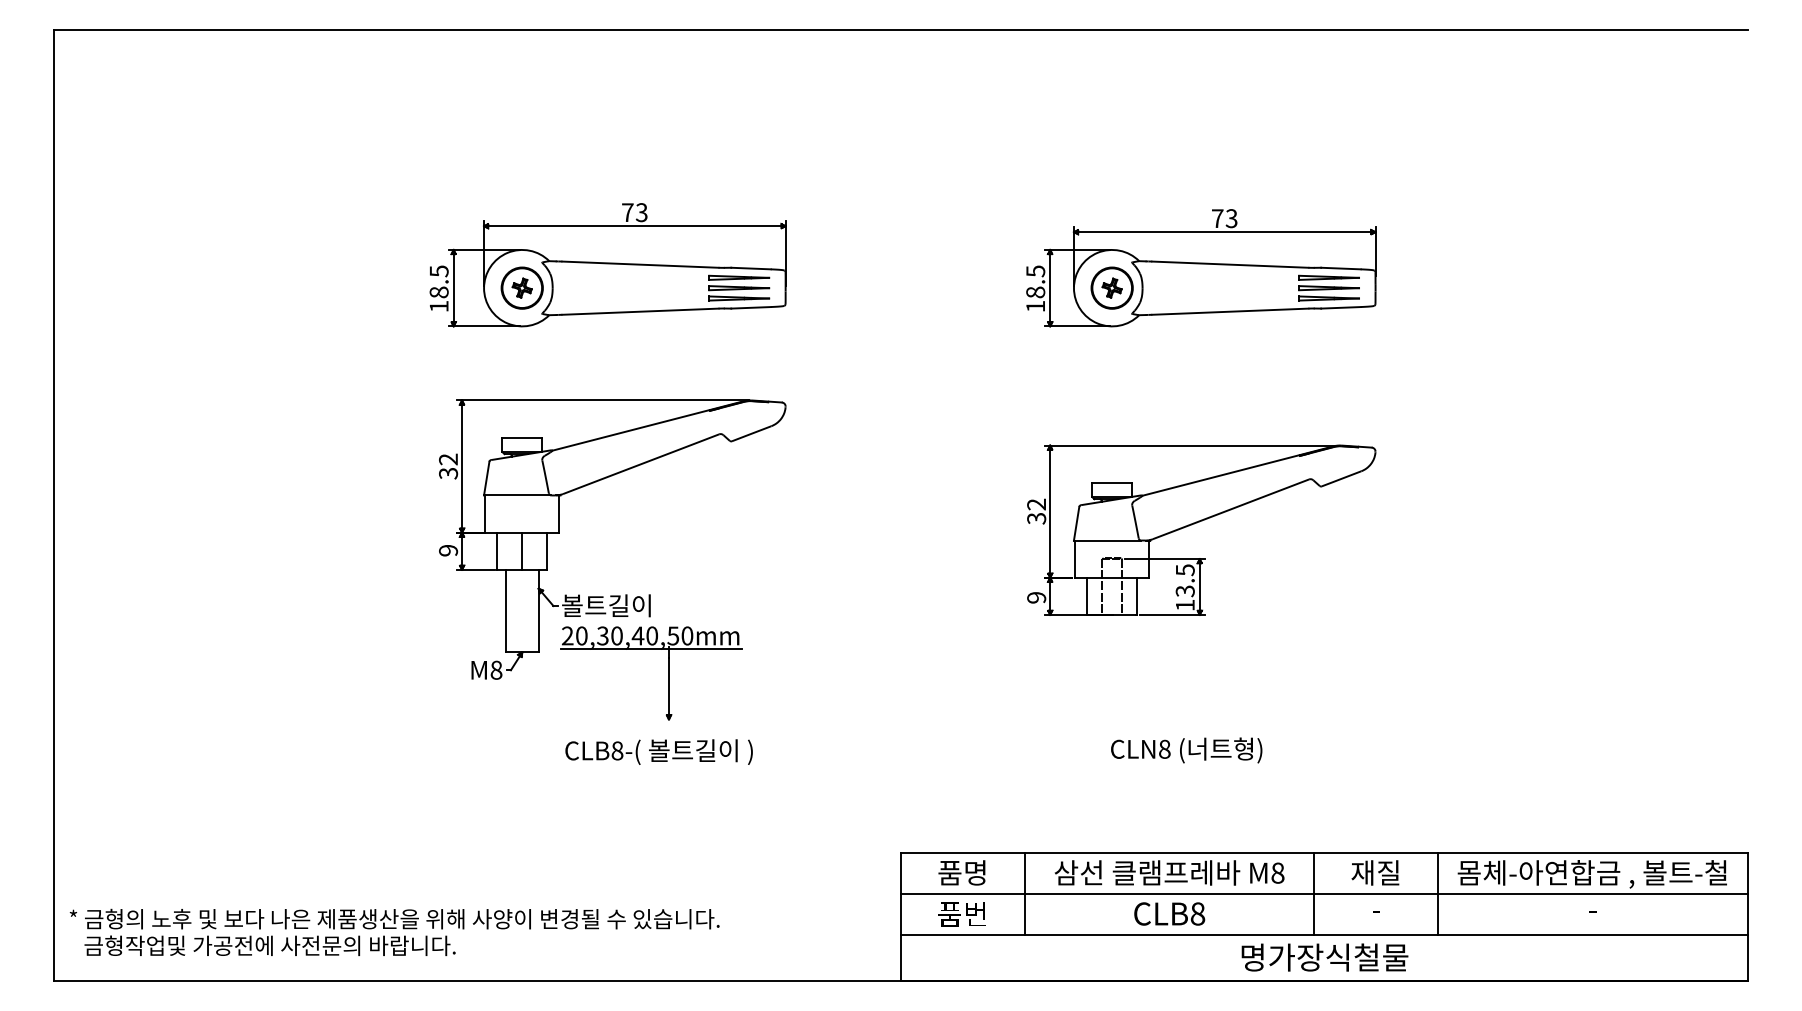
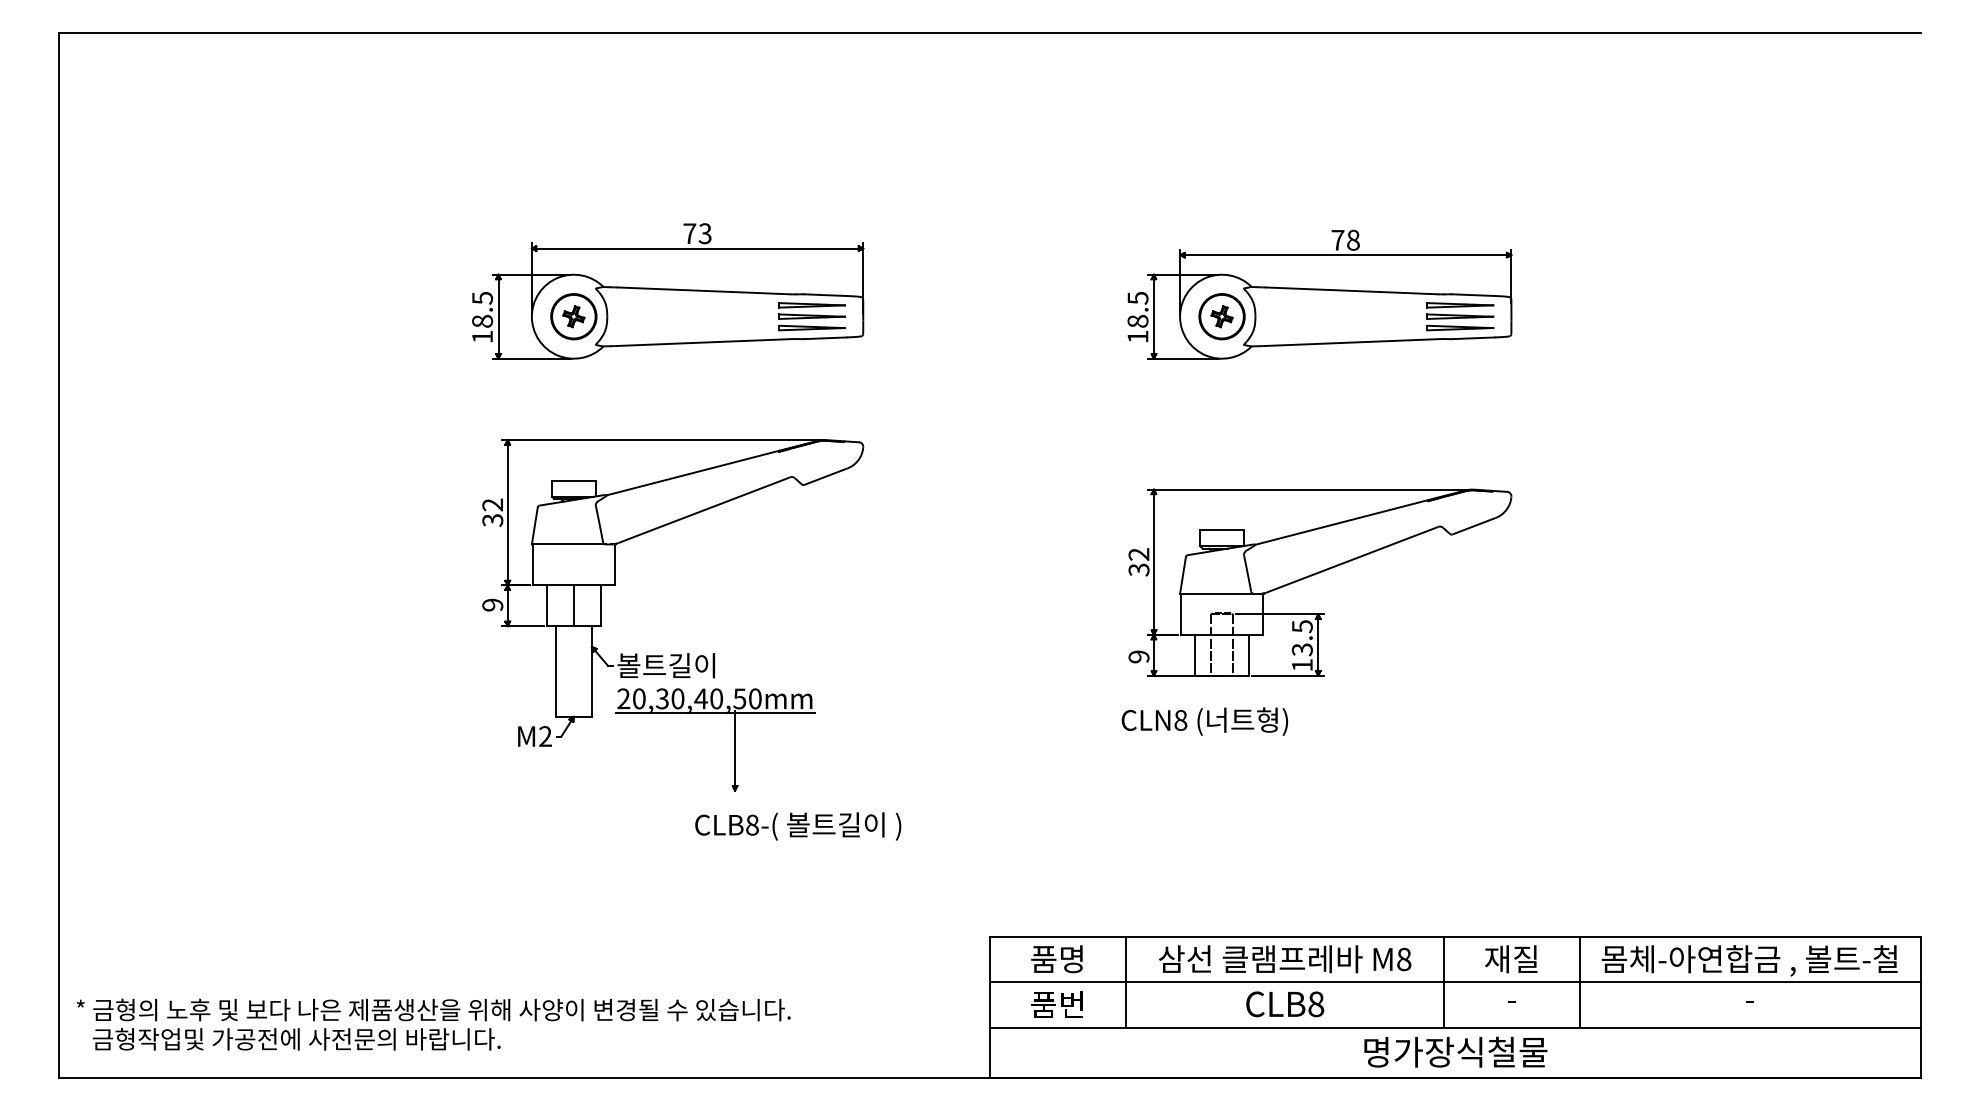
text: (1230, 217) -> (1352, 239), 73 -> 78
text: (496, 670) -> (545, 736), M8 -> M2
text: (1186, 750) -> (1204, 721), moved
text: (659, 752) -> (798, 826), moved

